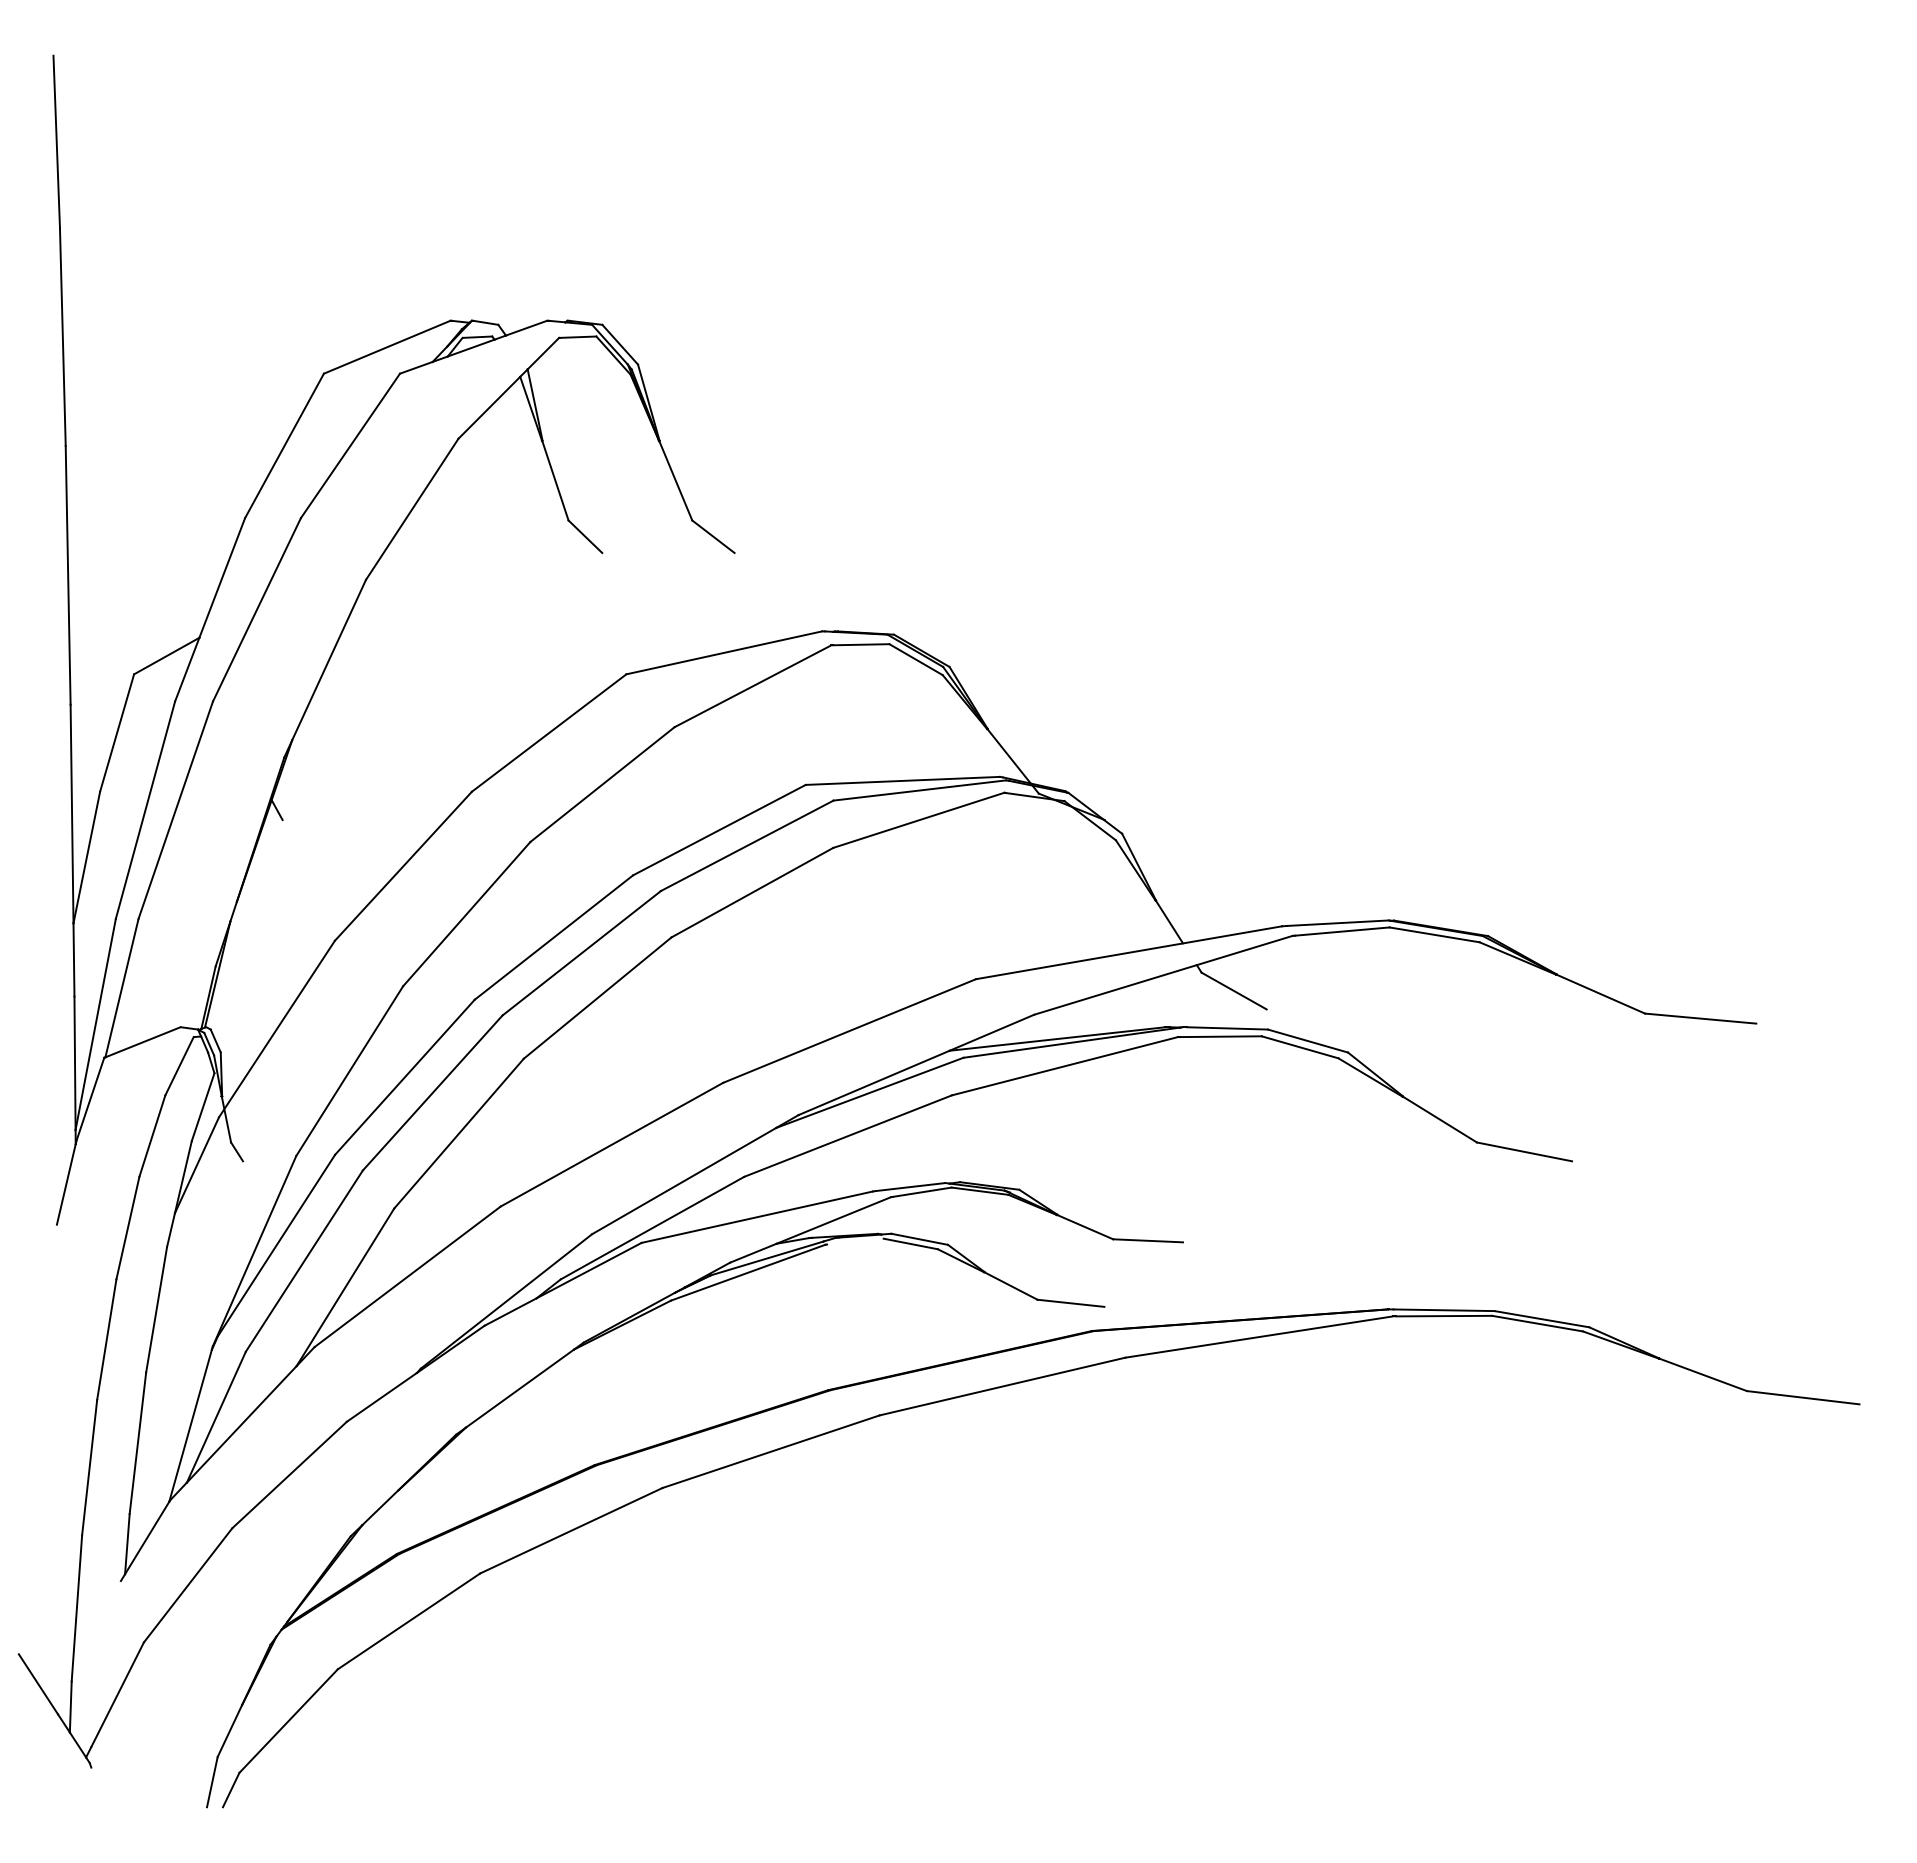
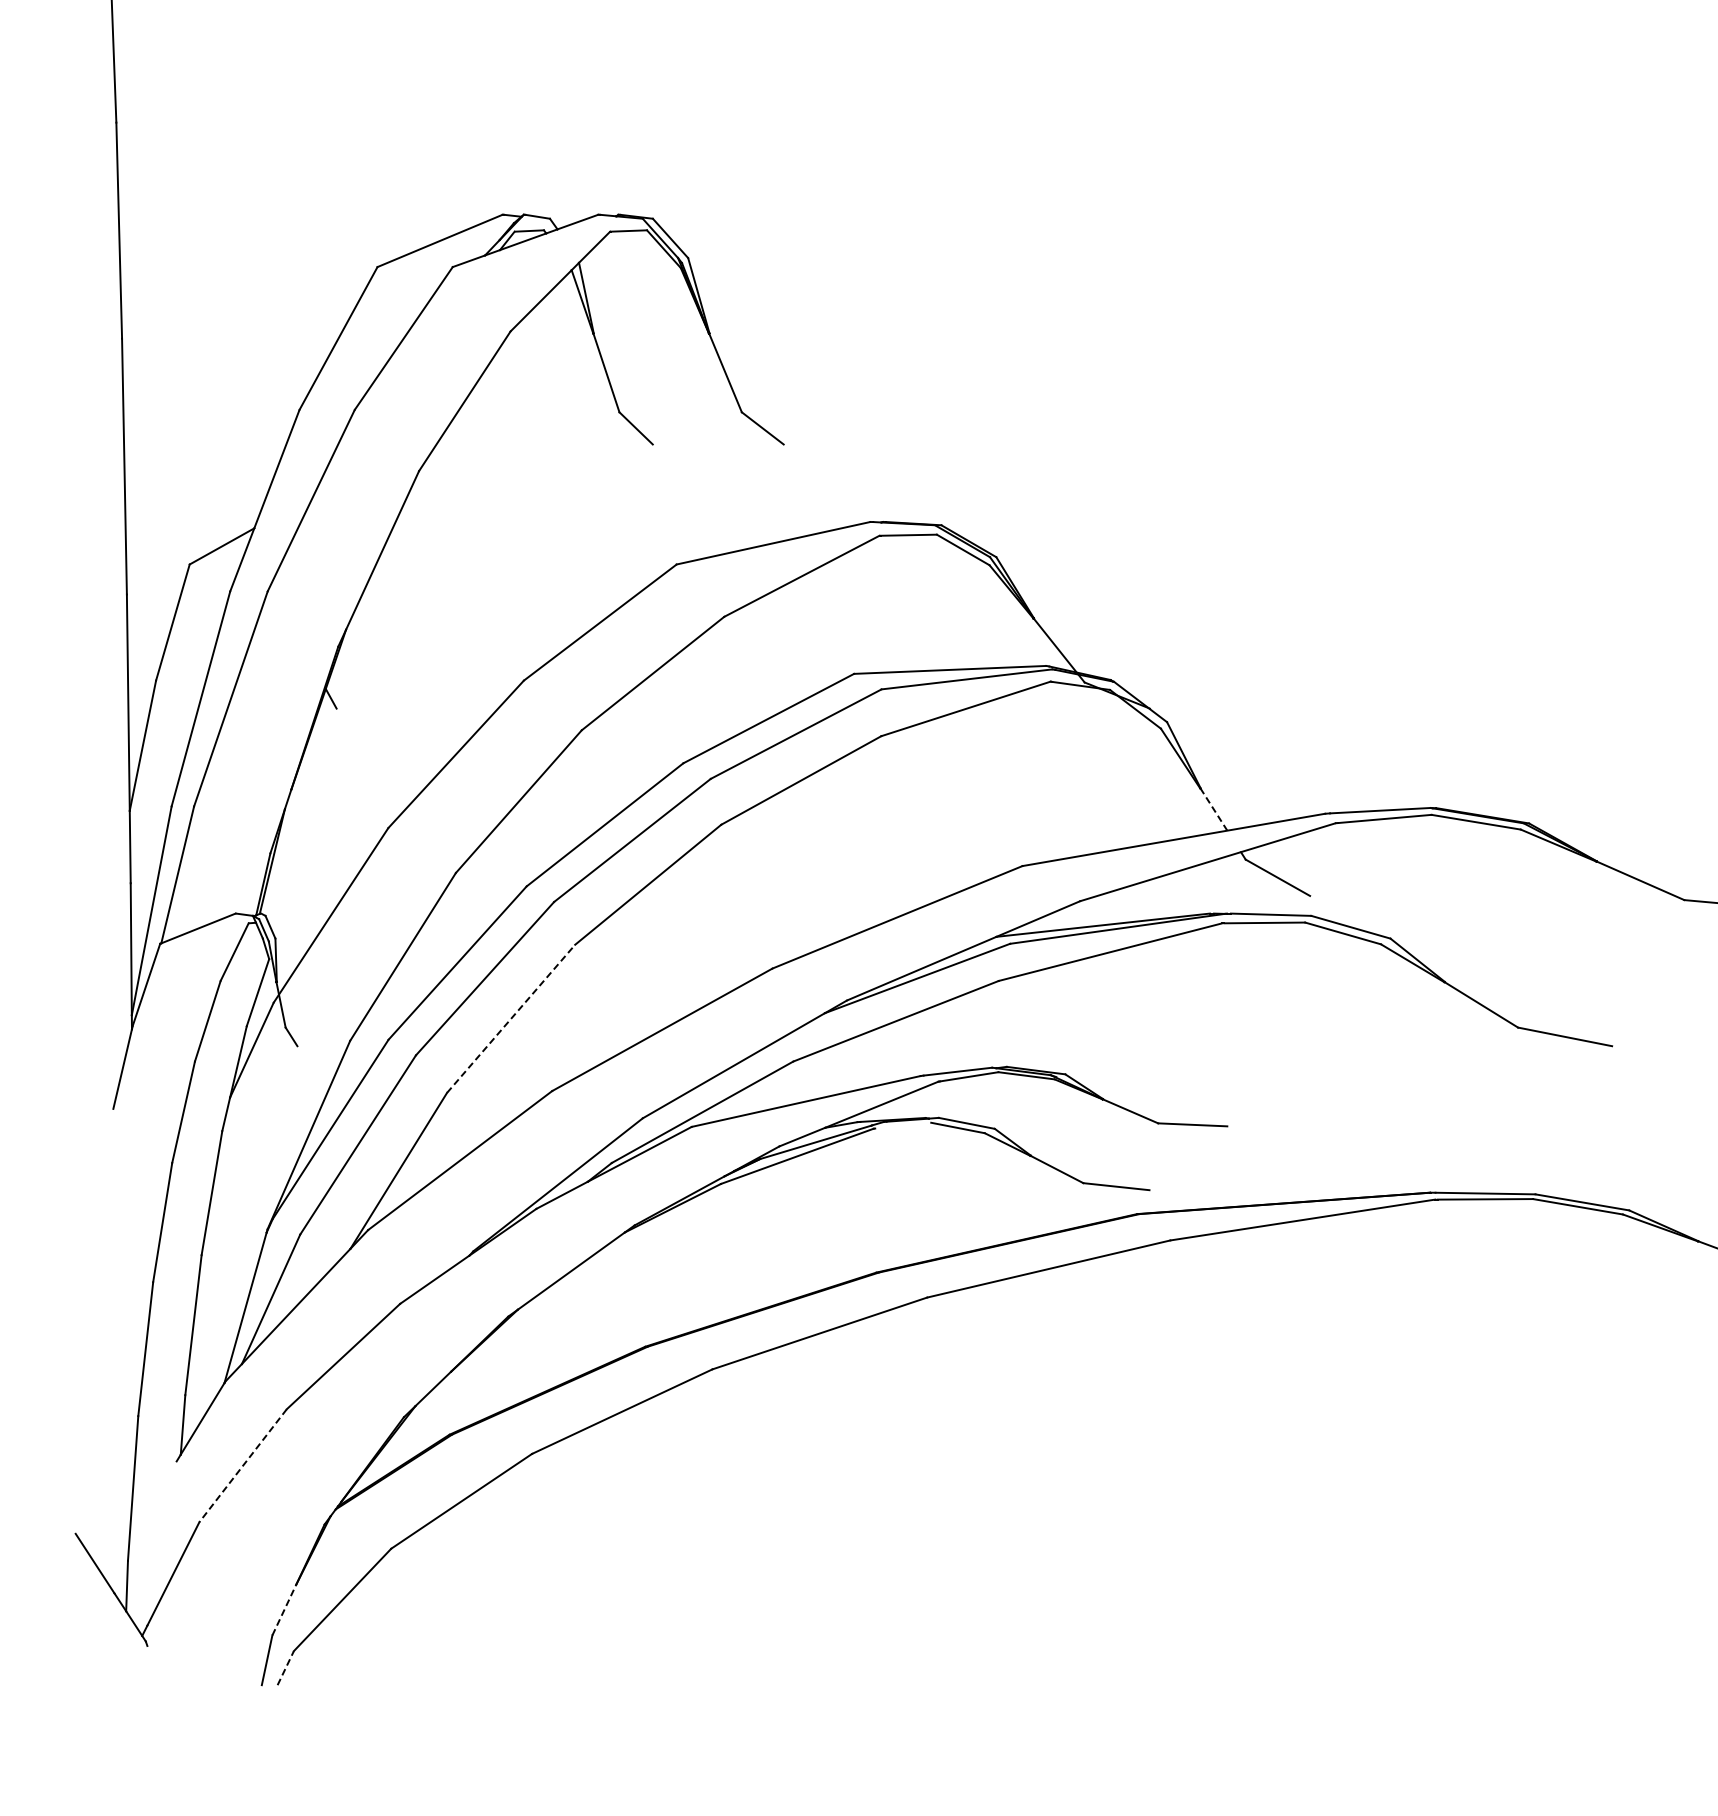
line: (1169, 922) -> (1213, 809), solid -> dashed
line: (459, 1133) -> (511, 1018), solid -> dashed
line: (187, 1585) -> (242, 1465), solid -> dashed
line: (229, 1731) -> (284, 1610), solid -> dashed
line: (231, 1789) -> (286, 1667), solid -> dashed

